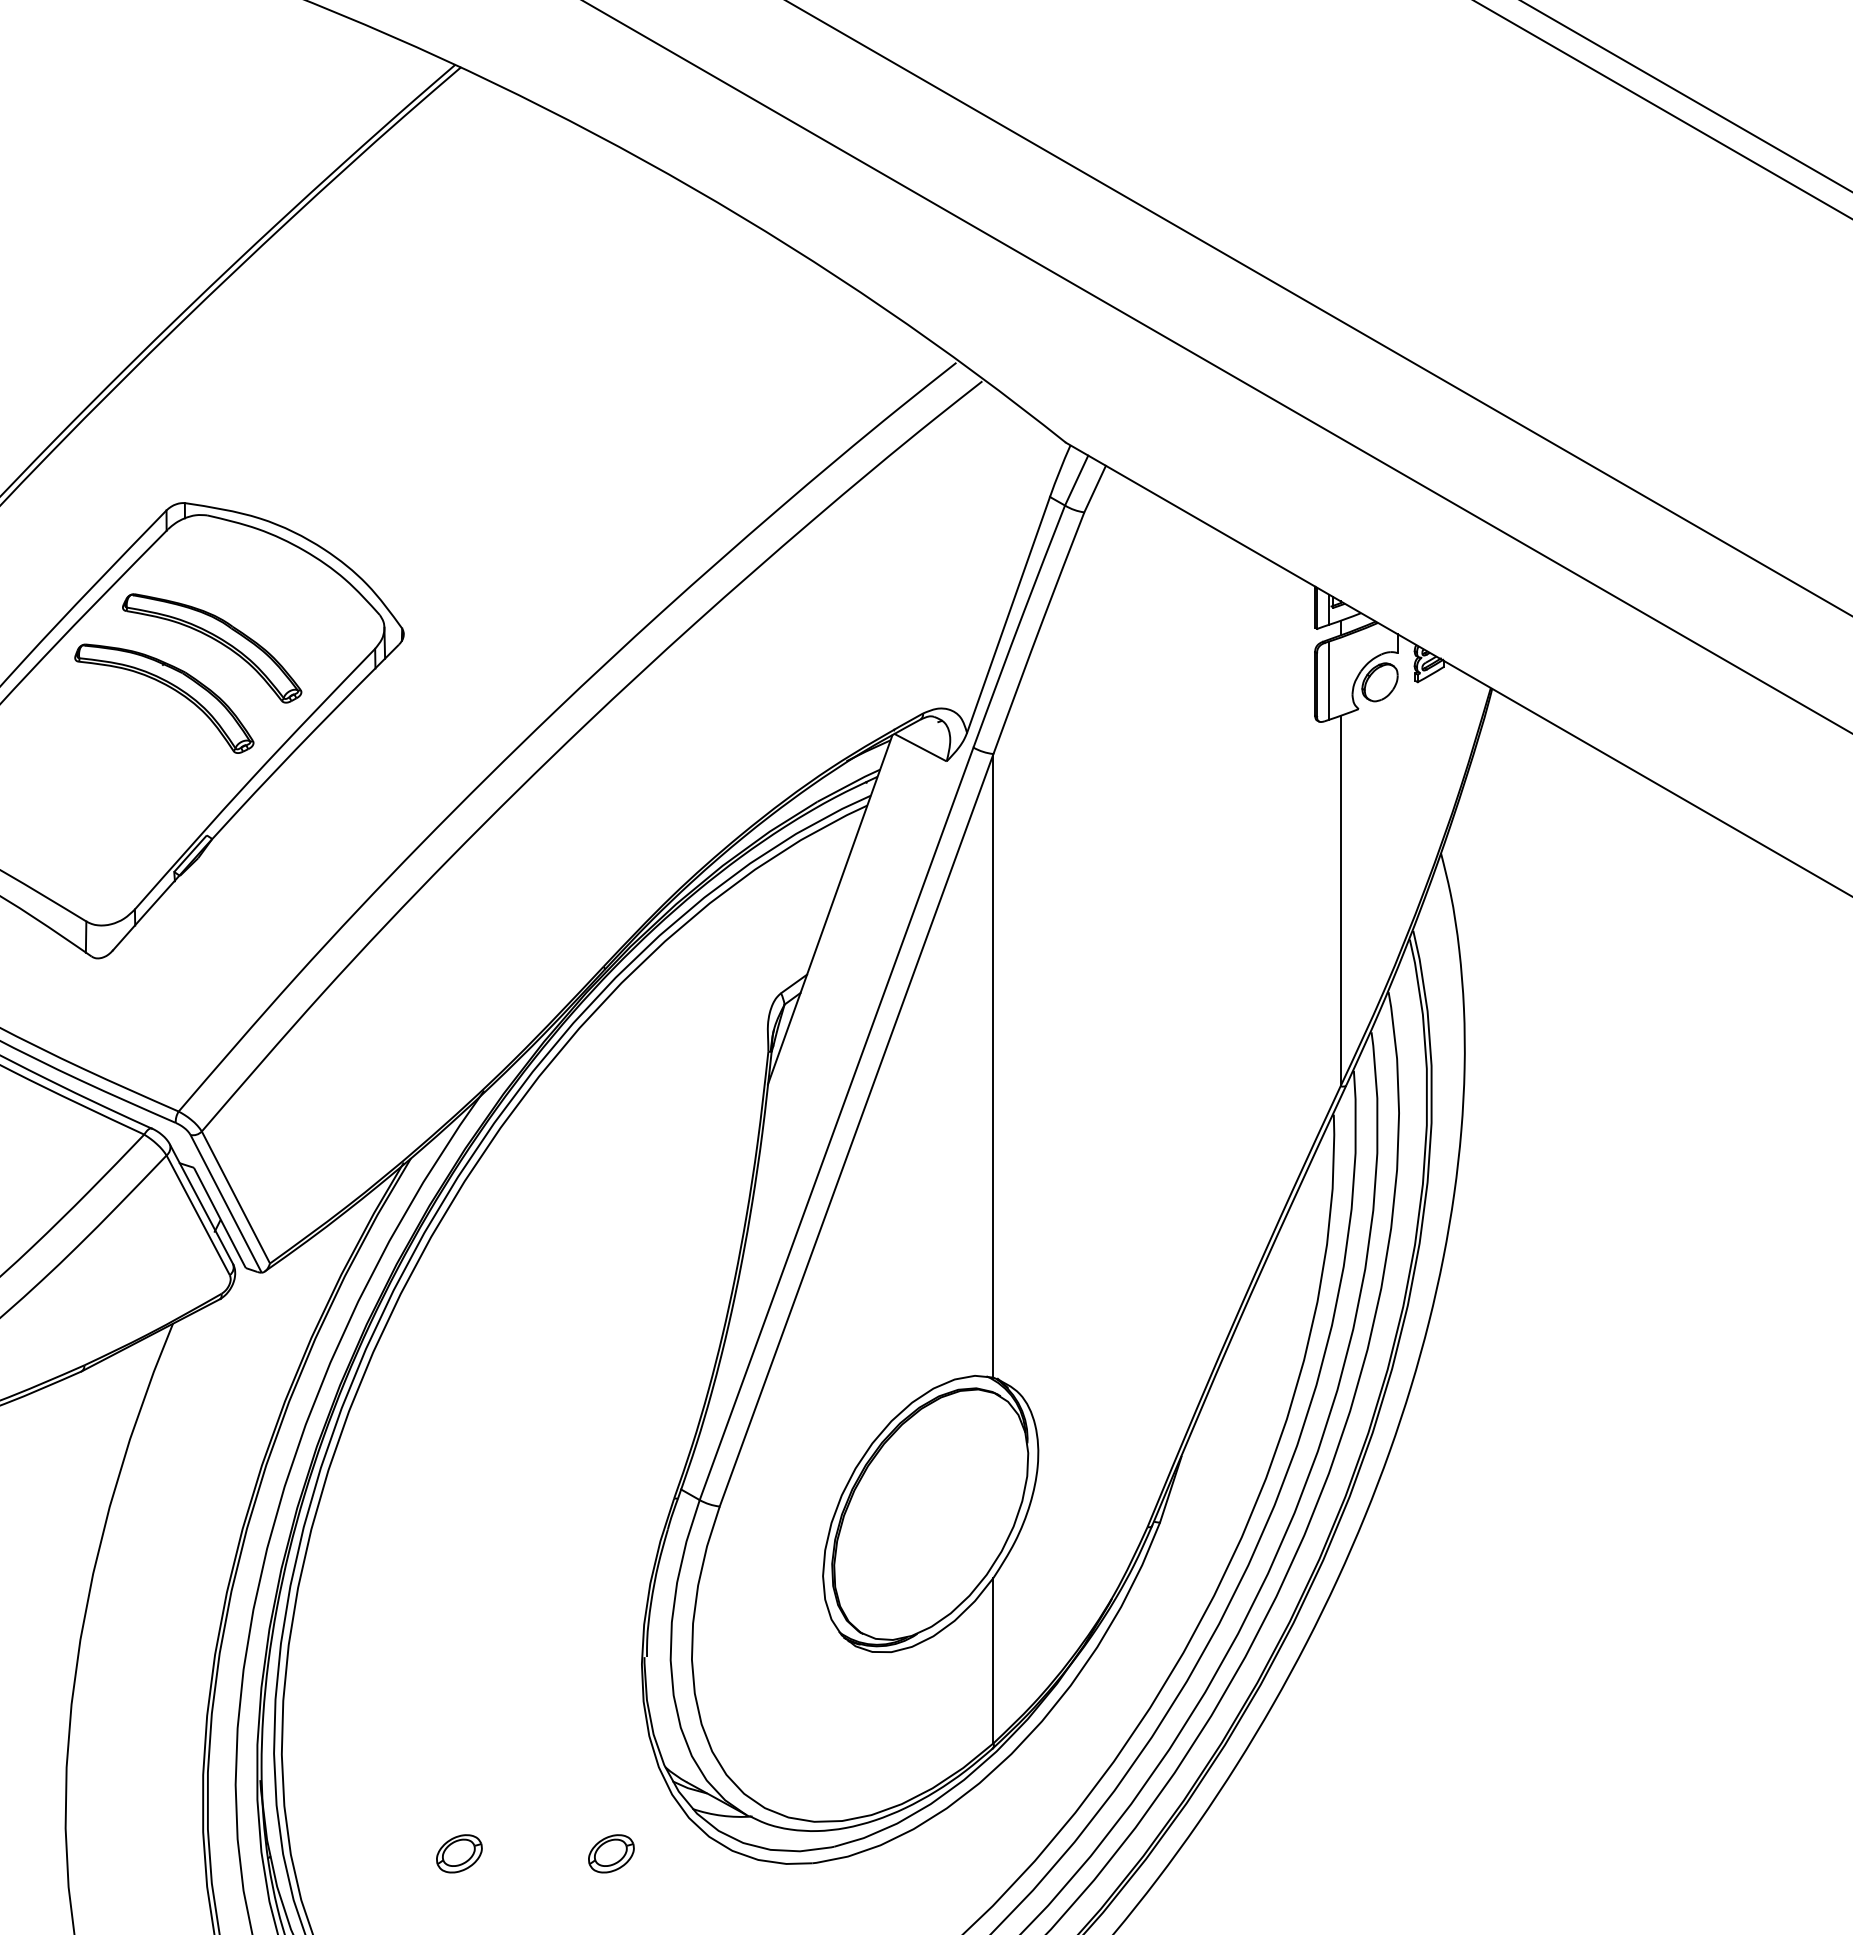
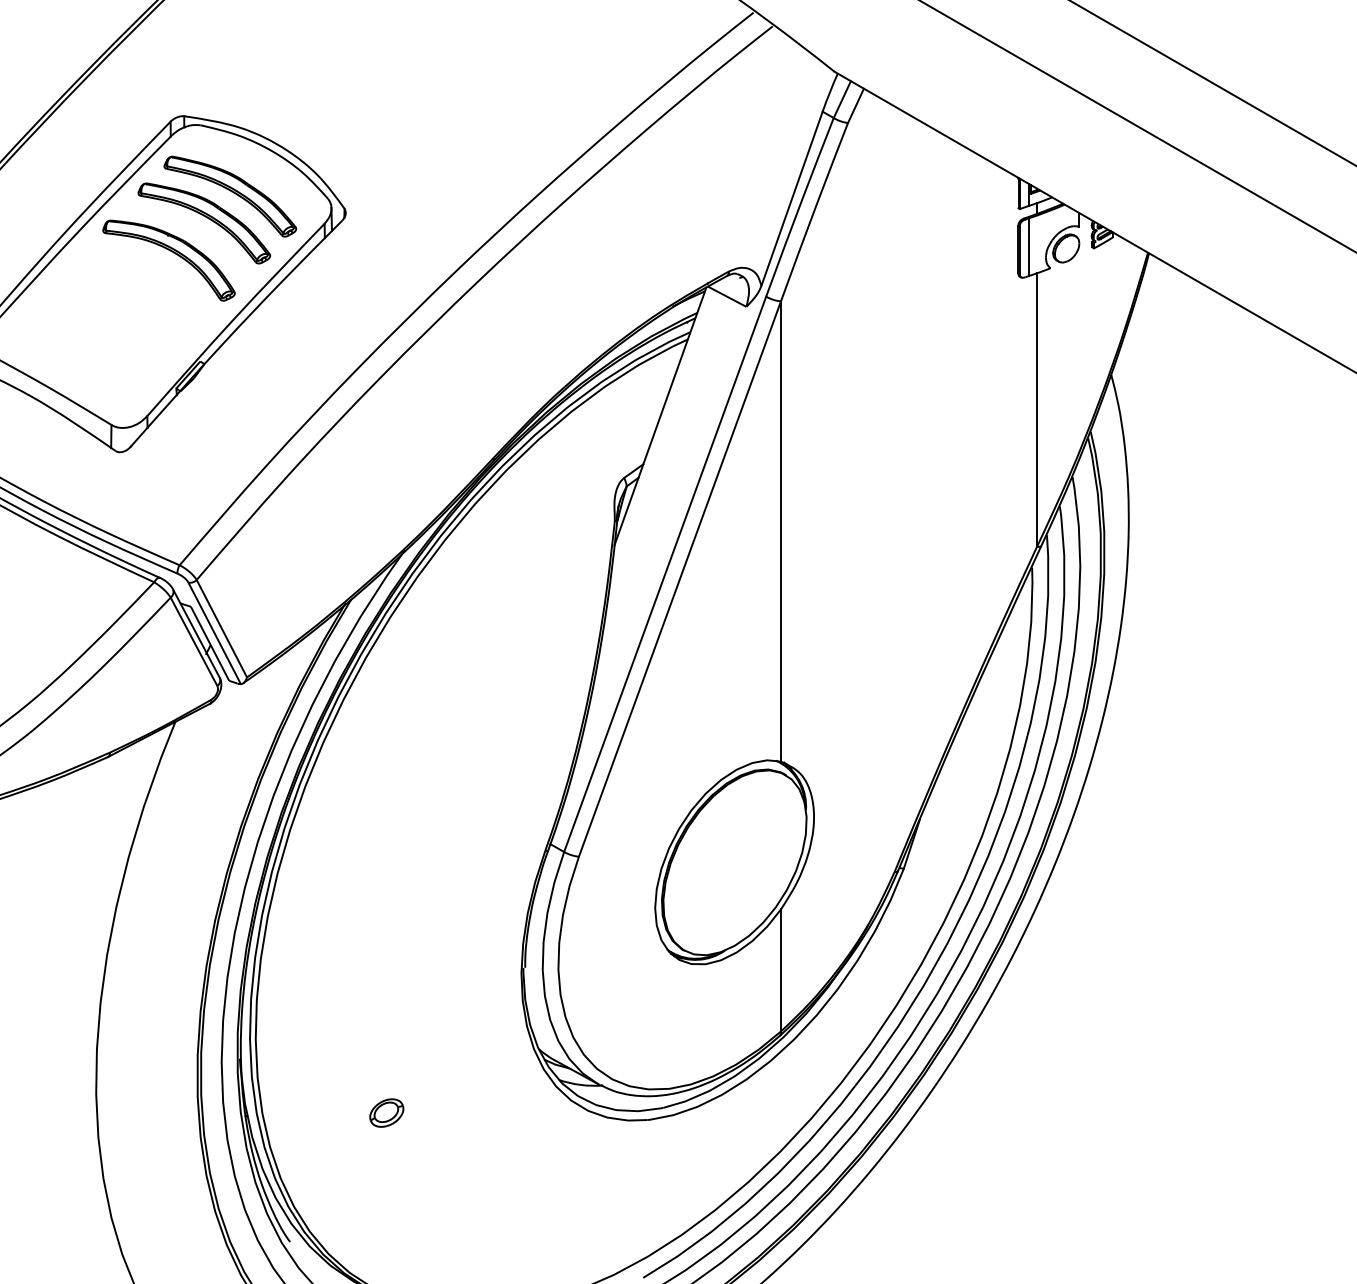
part: (250, 606) -> (232, 192), added
part: (611, 1853) -> (499, 1112), removed

